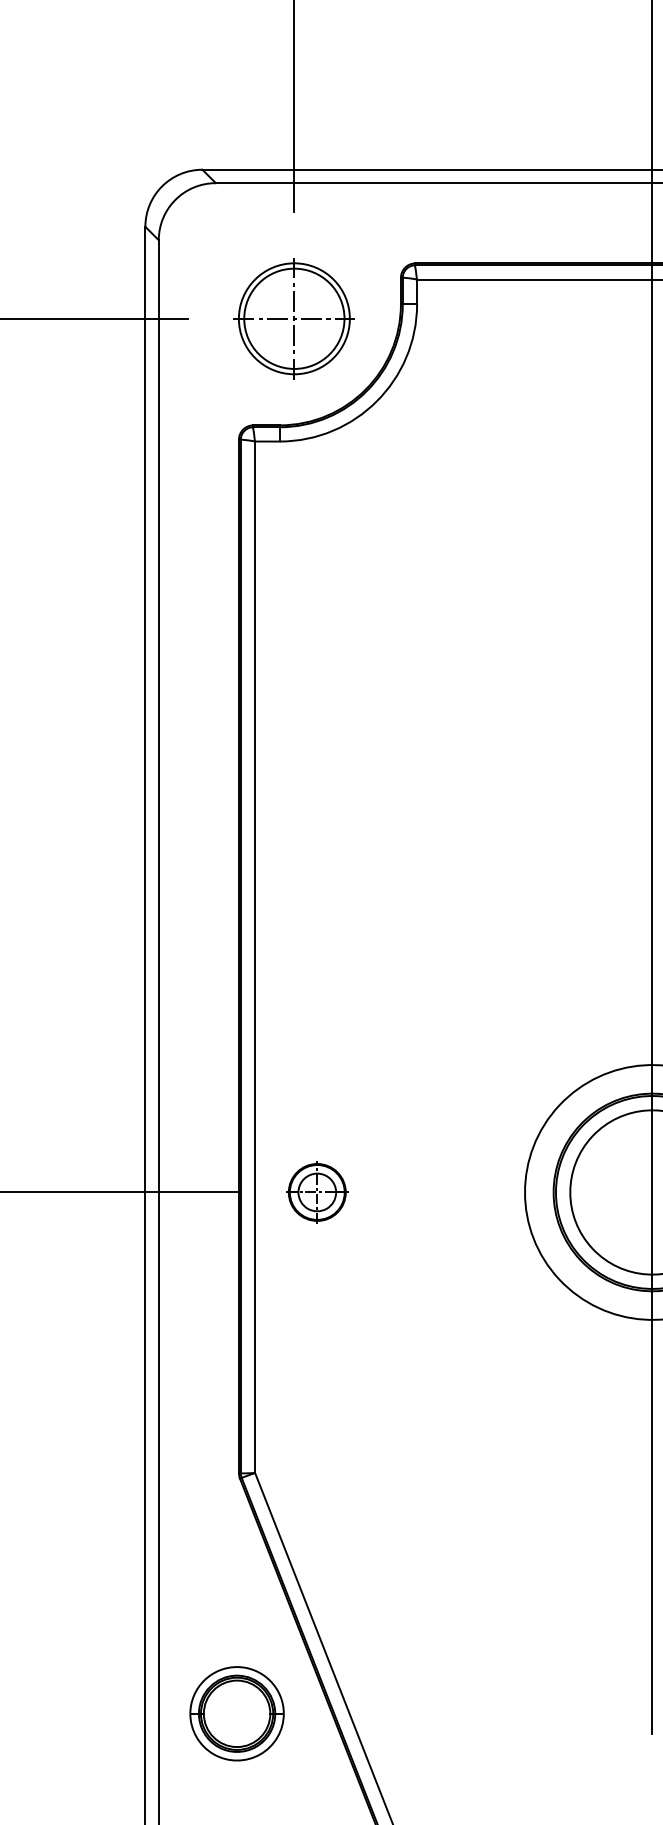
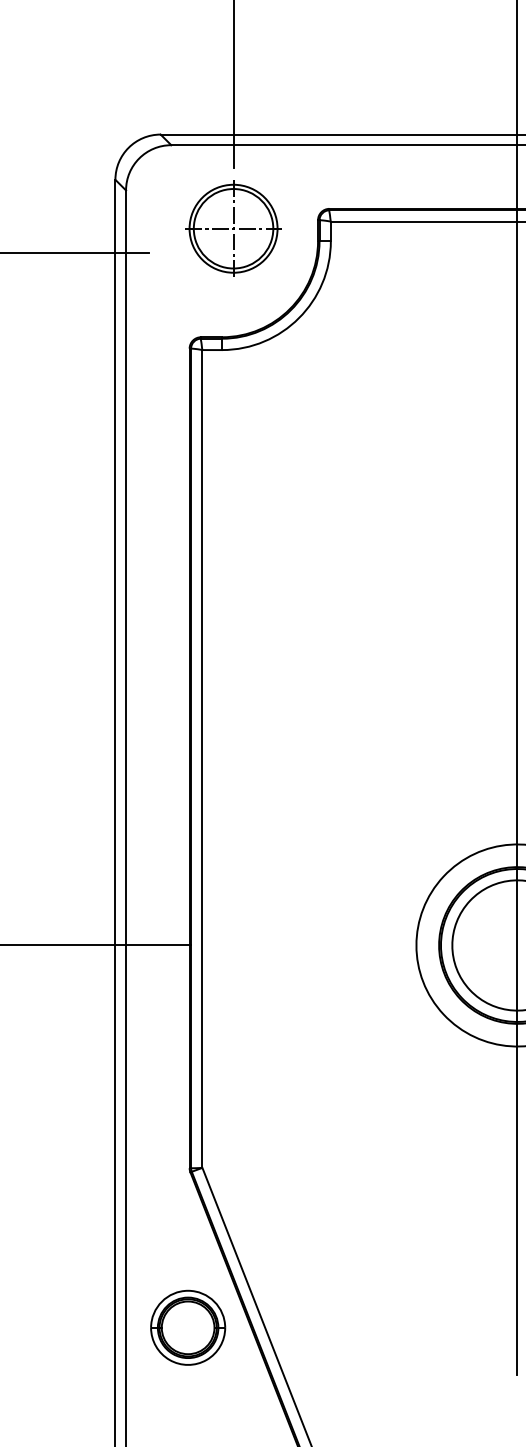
part: (294, 318) -> (233, 228), moved
part: (316, 1192) -> (251, 945), removed
part: (237, 1713) -> (188, 1327), moved

